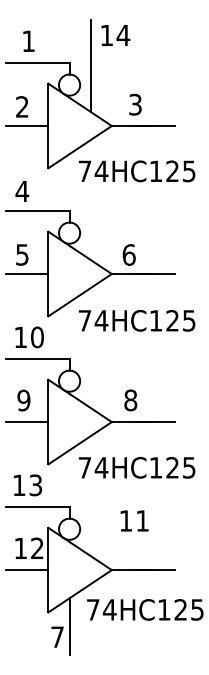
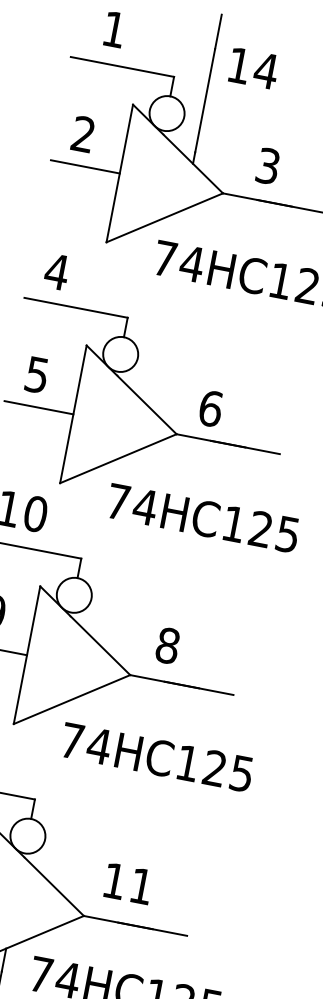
text: (115, 35) -> (253, 68), moved
text: (134, 520) -> (128, 882), moved

